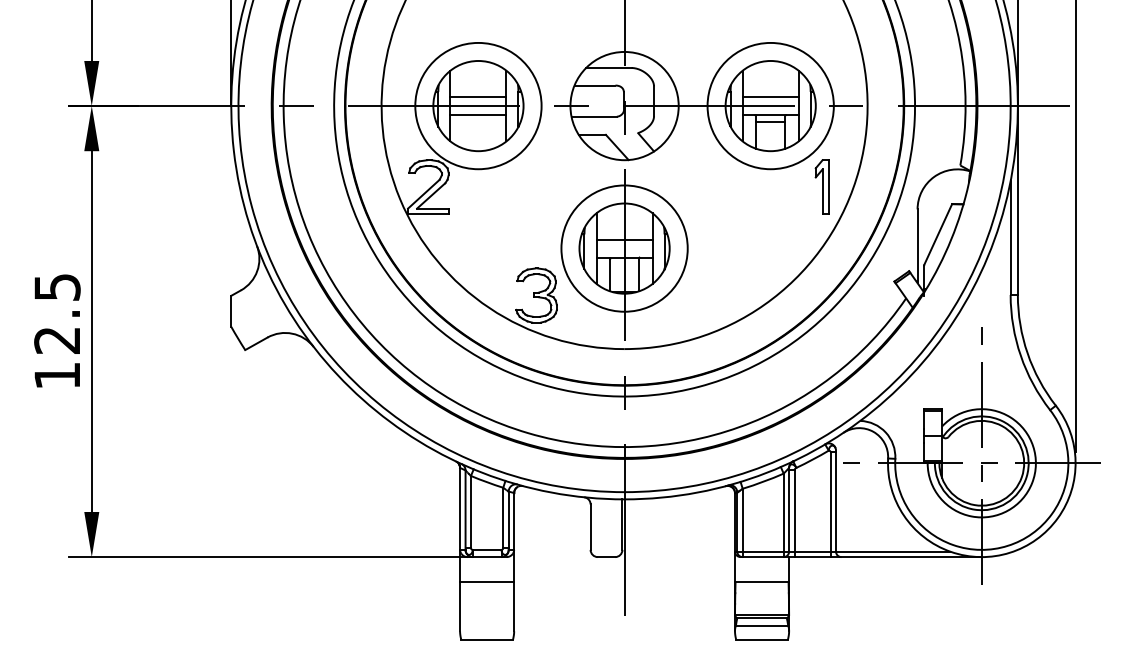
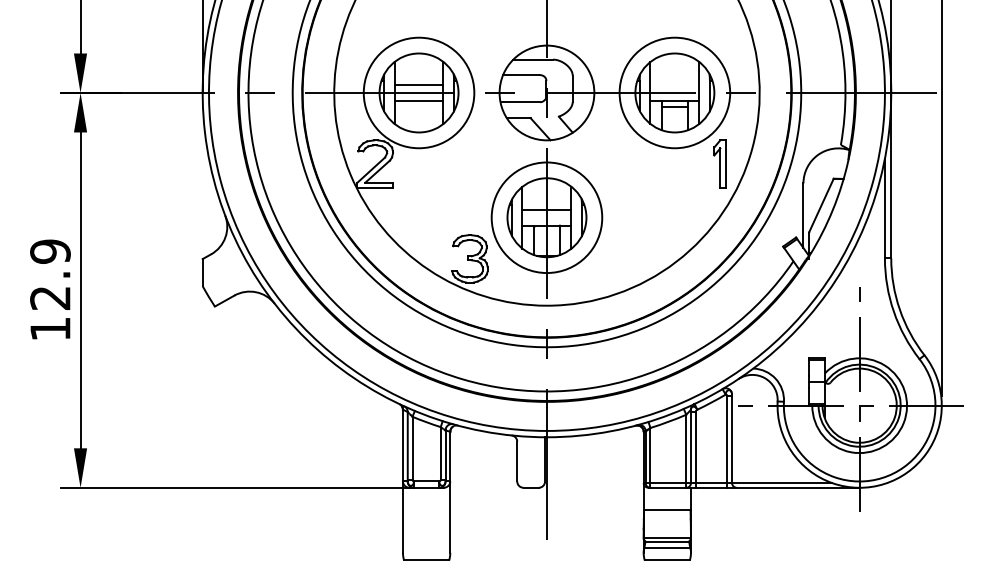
line: (770, 97) -> (674, 85), removed
text: (57, 287) -> (50, 251), 12.5 -> 12.9
line: (487, 582) -> (426, 510), removed

